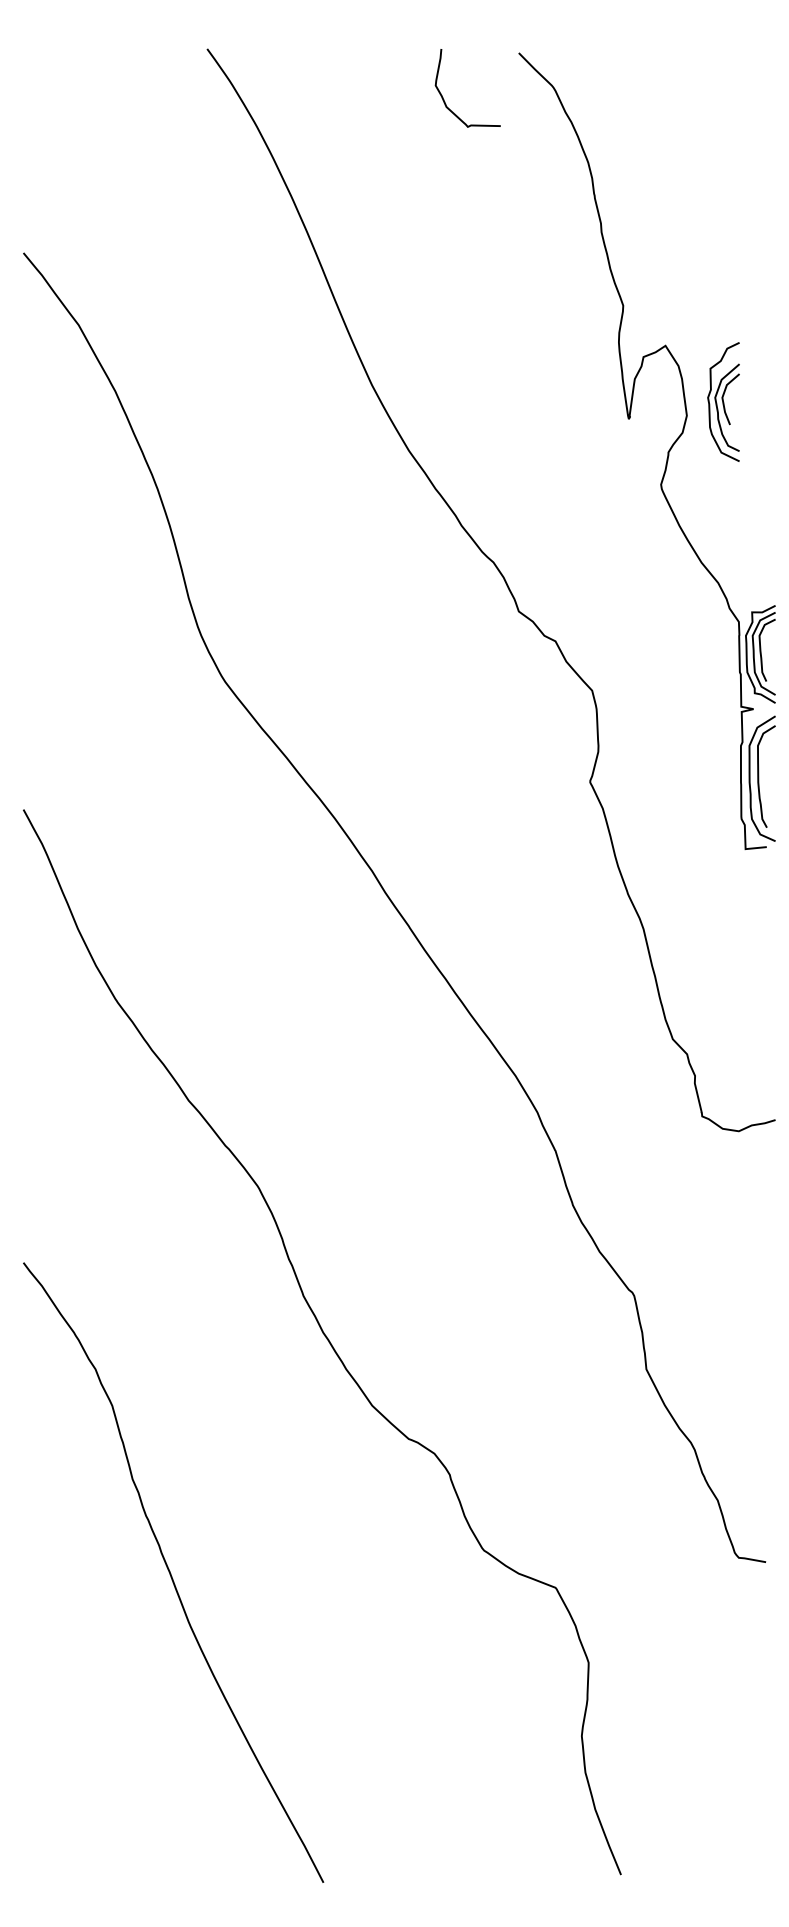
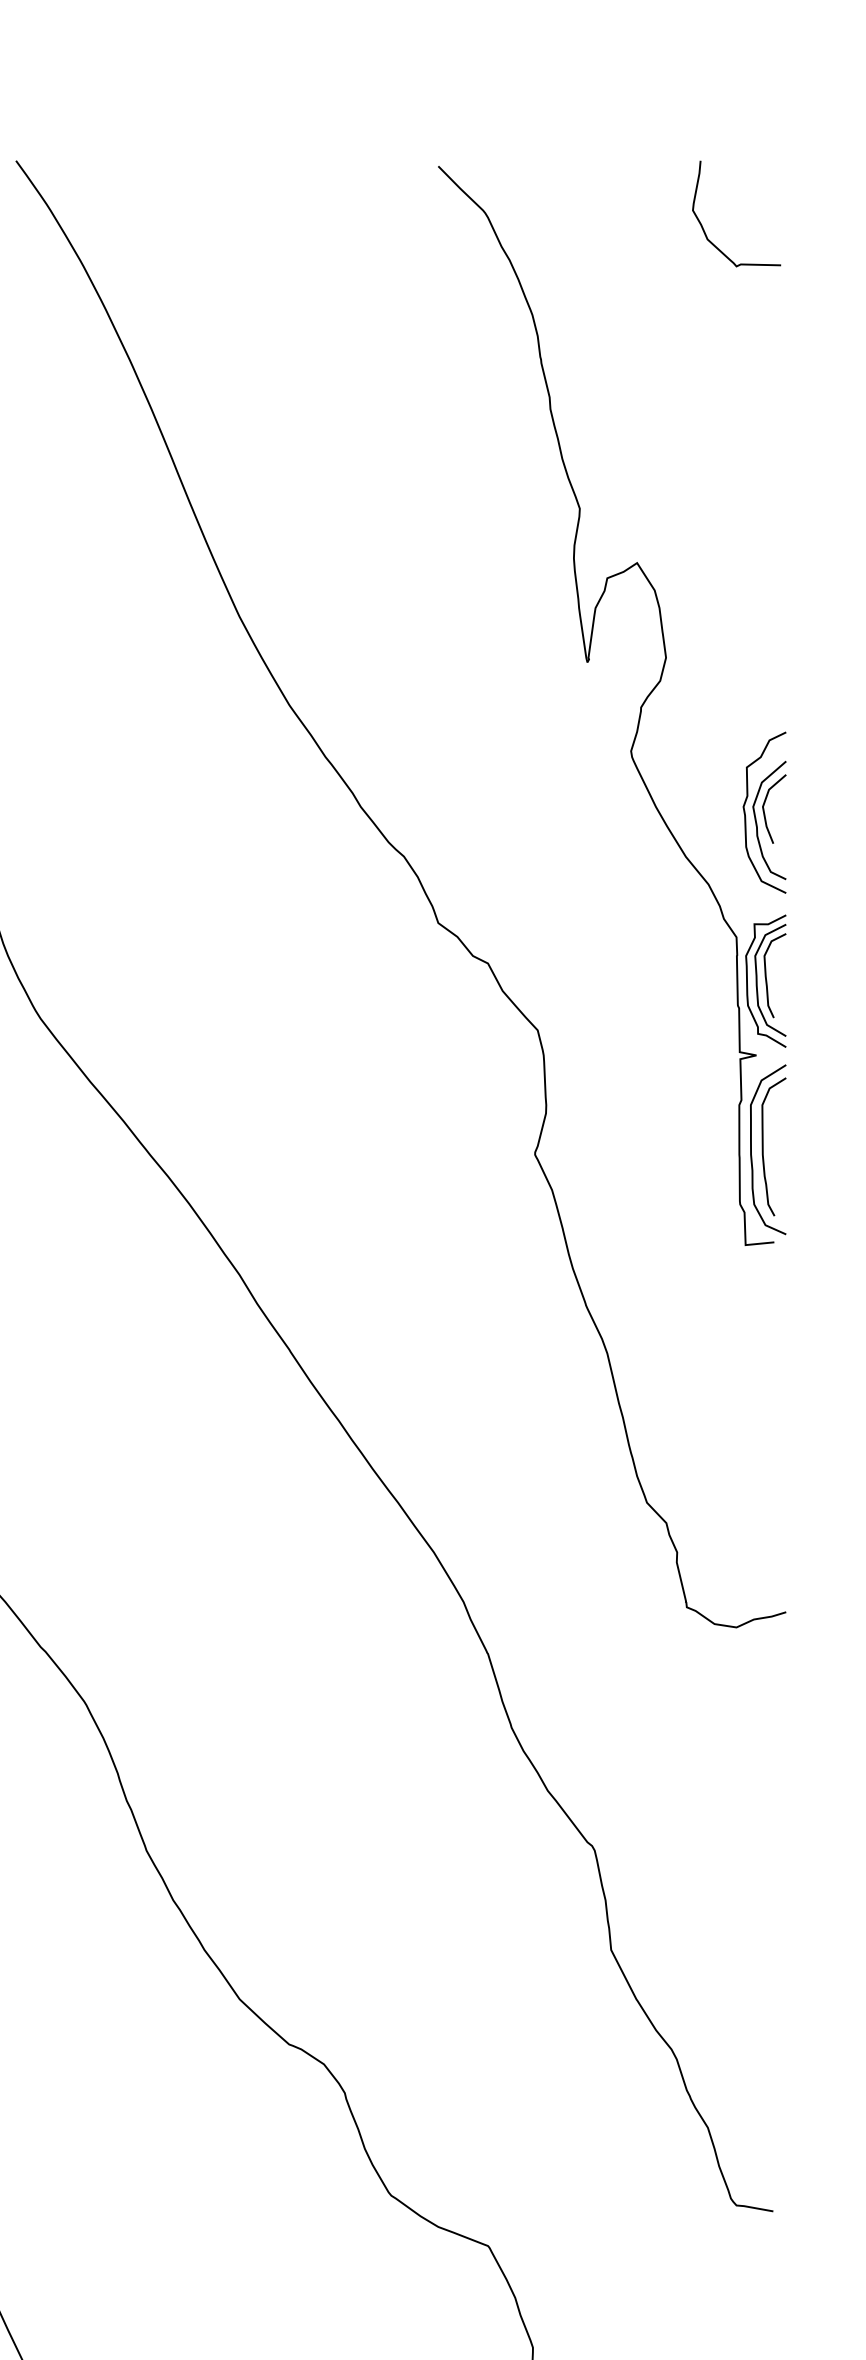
curve: (444, 99) -> (704, 229), moved
part: (723, 401) -> (764, 811), moved

